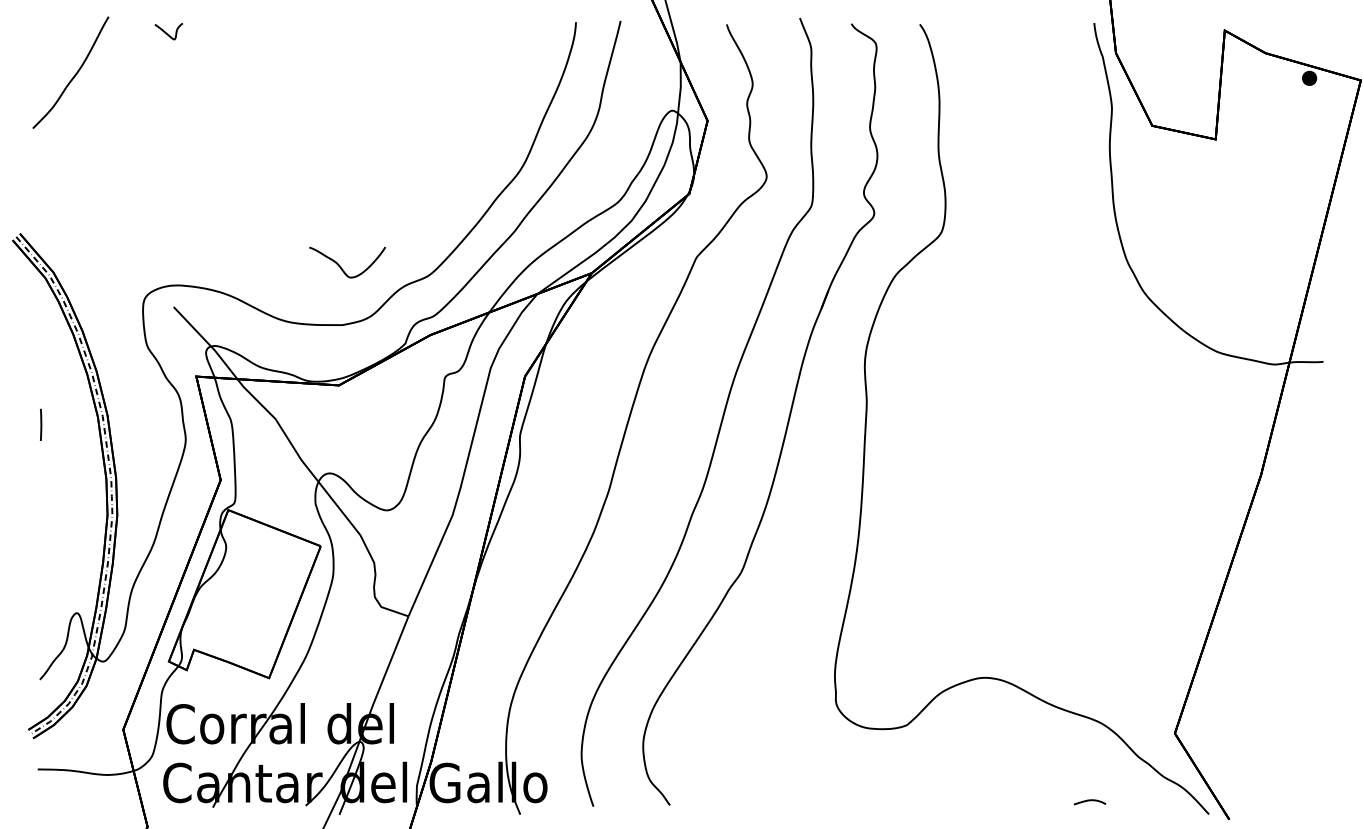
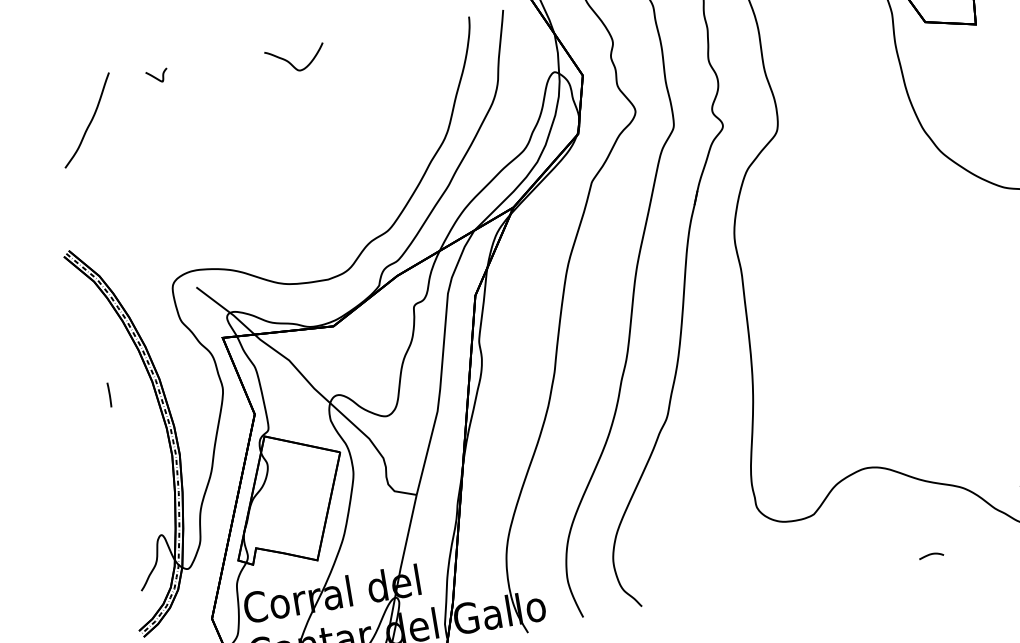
curve: (341, 266) -> (291, 63), moved
curve: (1090, 801) -> (931, 555), moved

